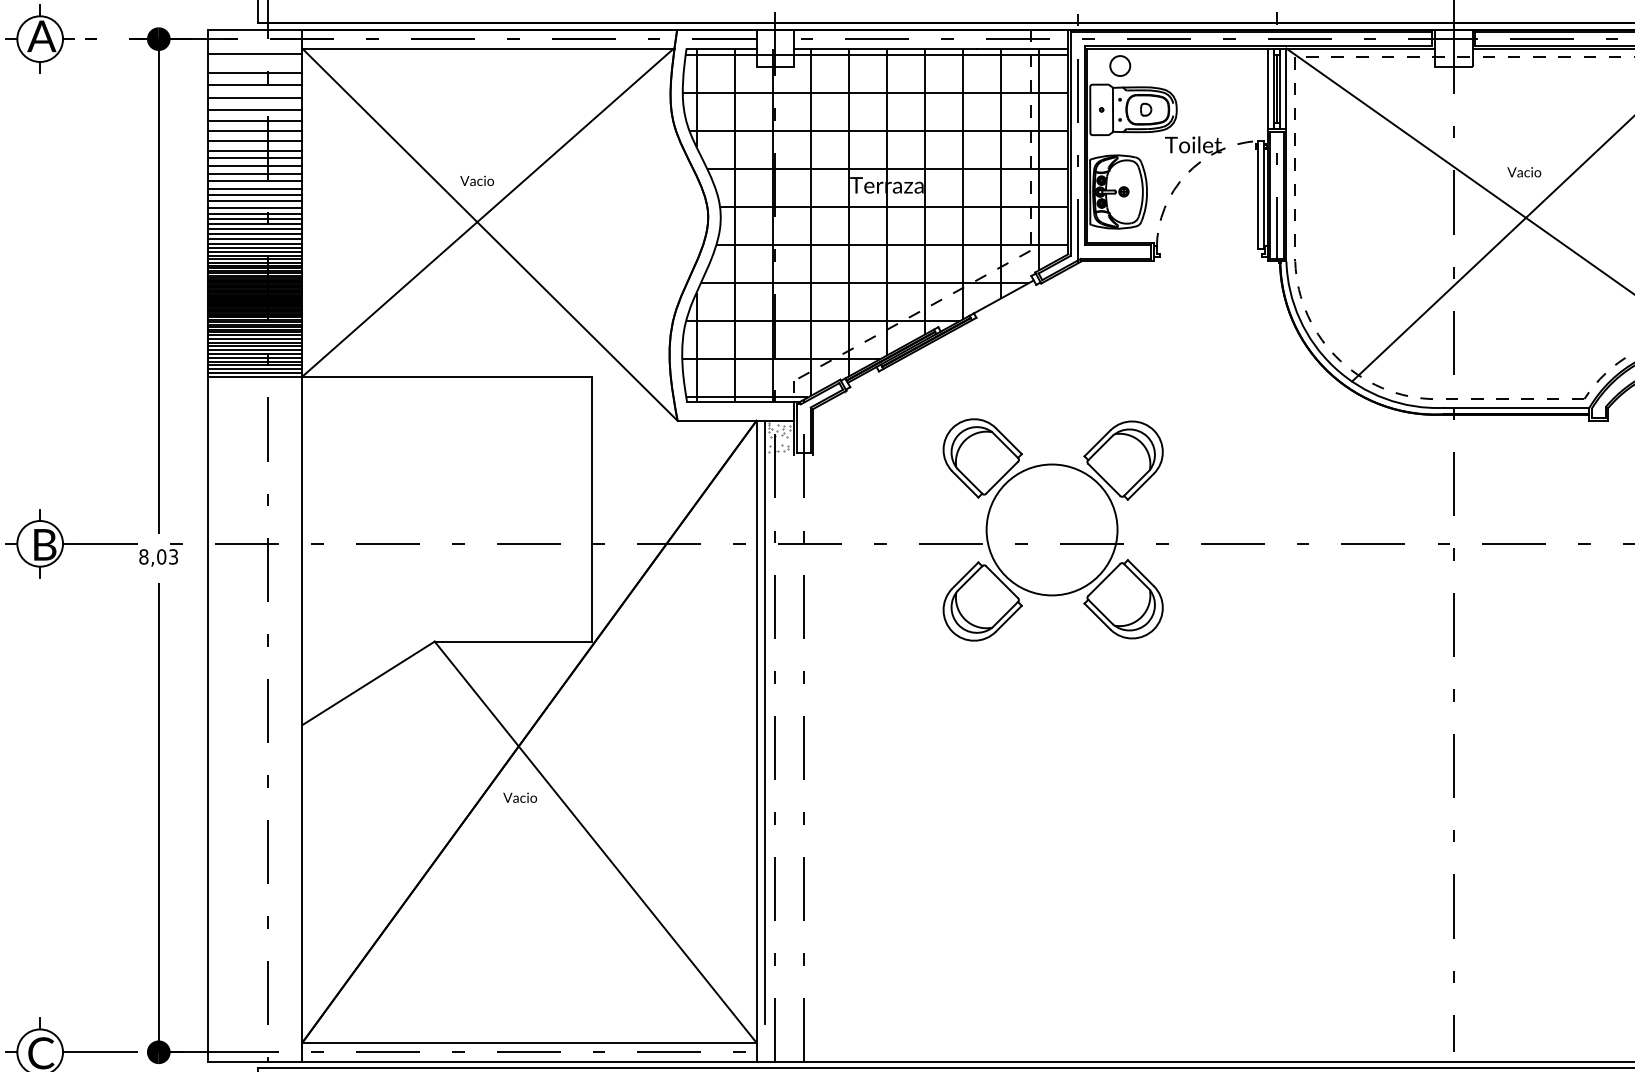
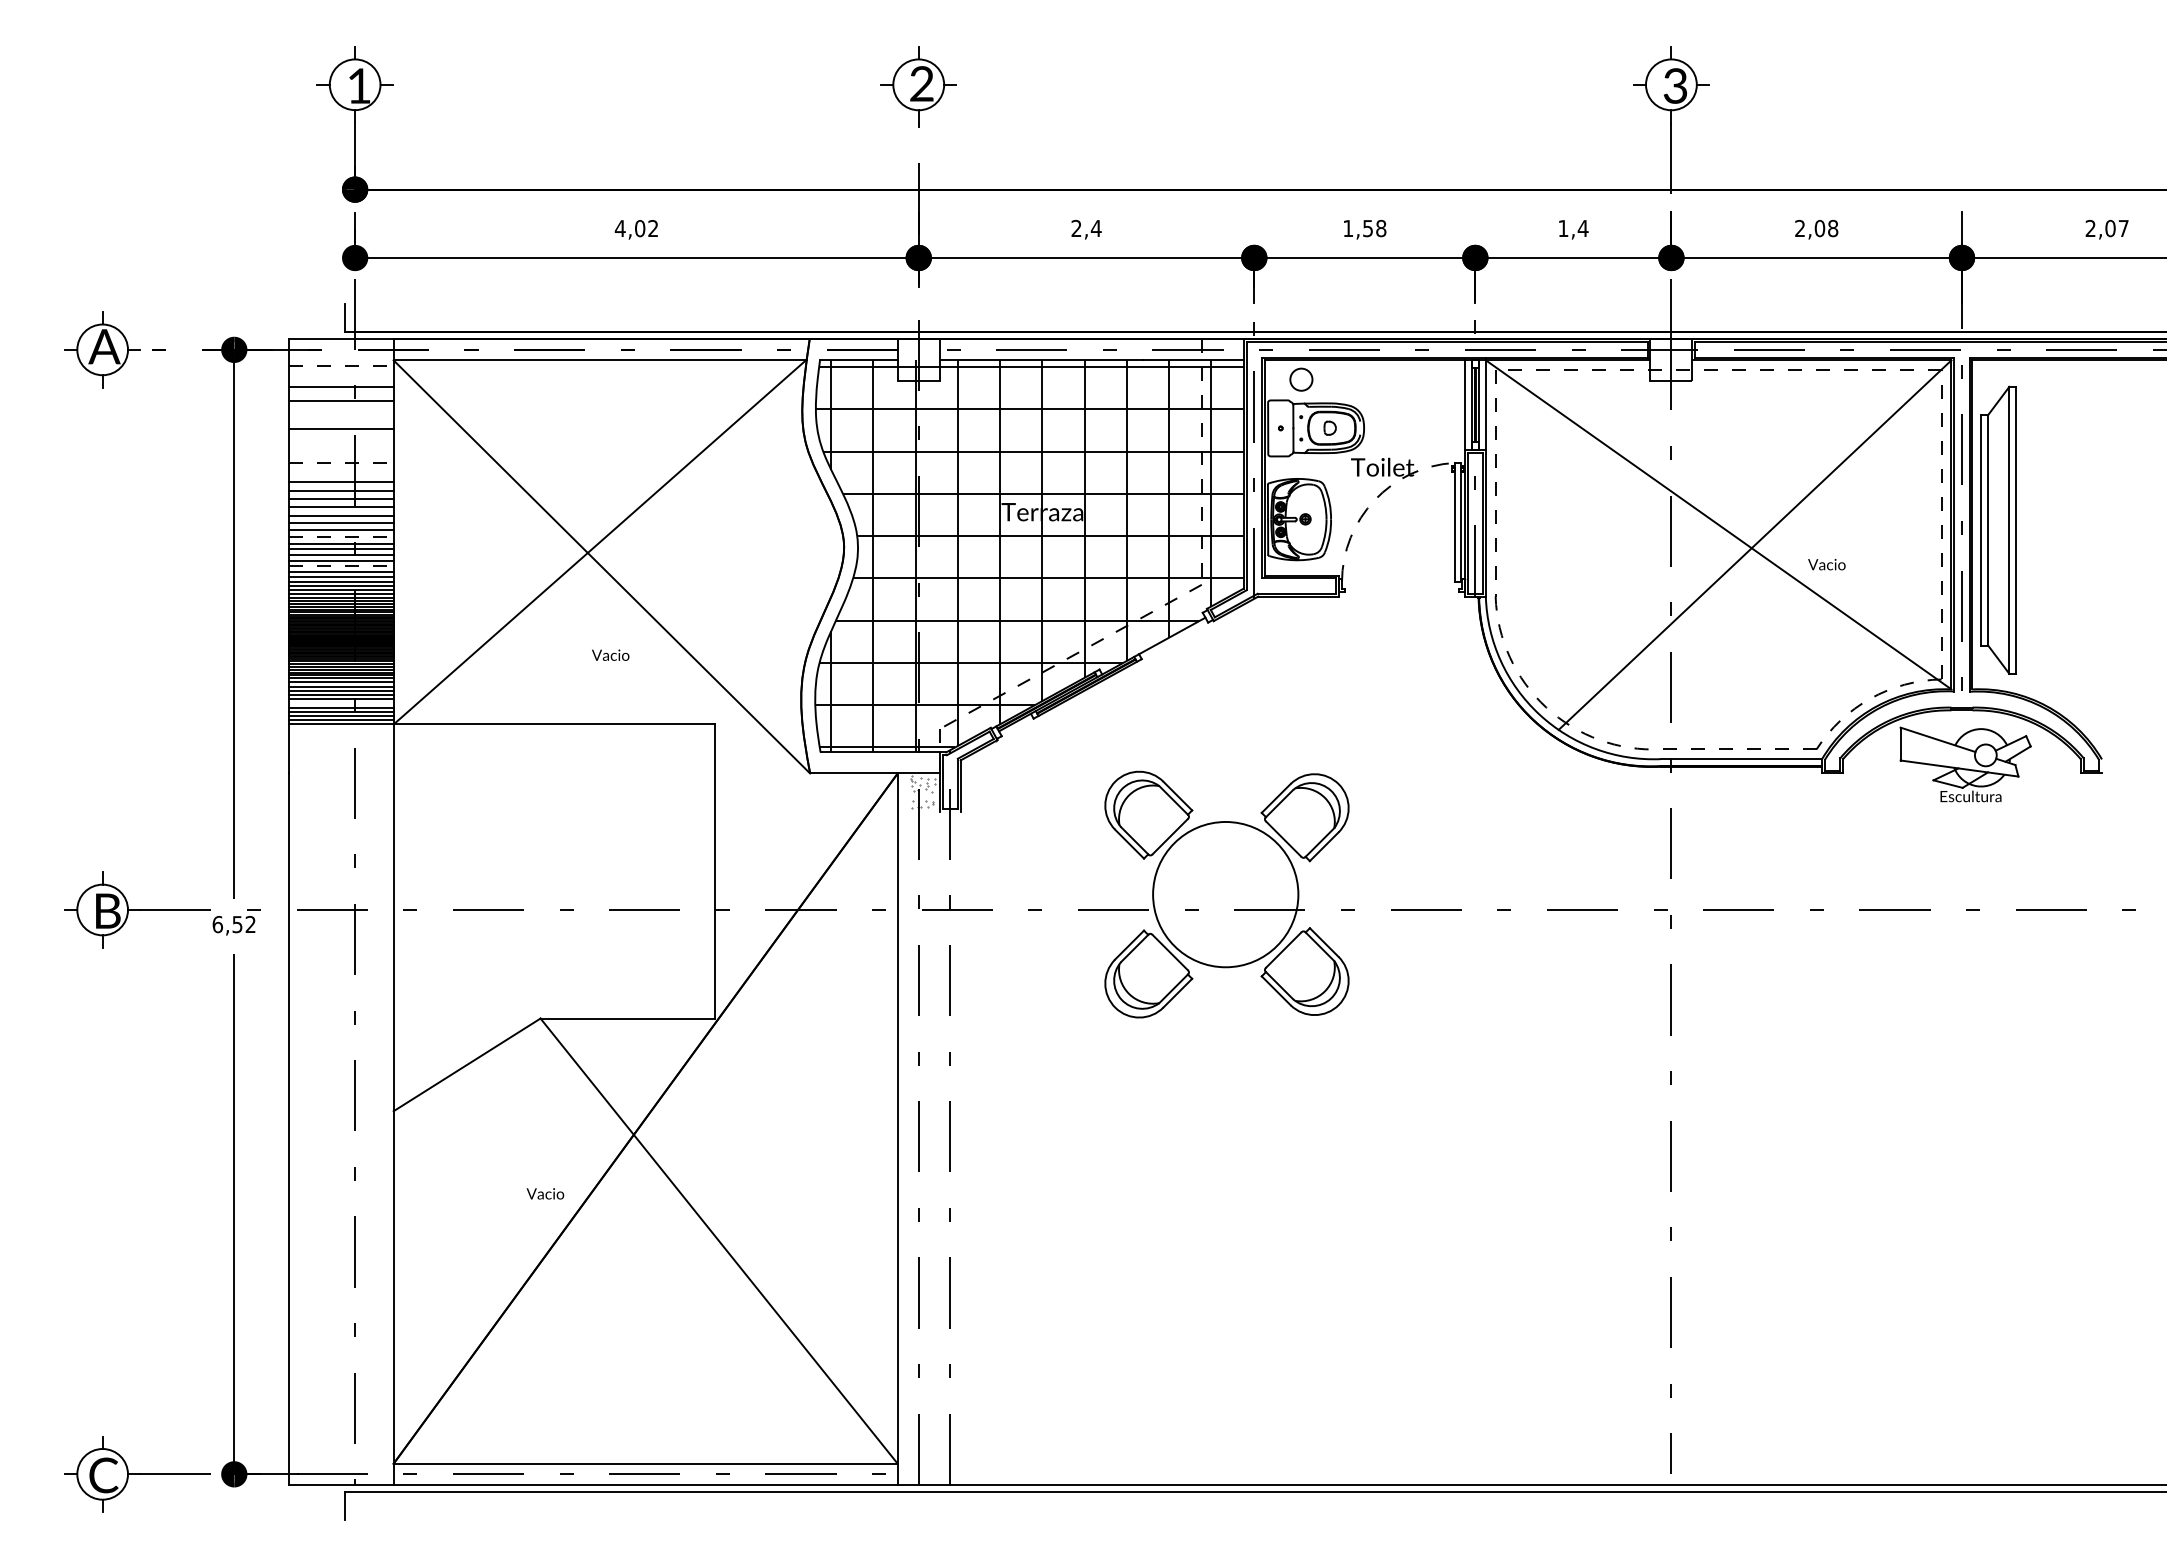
line: (255, 53) -> (341, 365), solid -> dashed
line: (254, 98) -> (340, 415), removed
line: (254, 120) -> (340, 440), removed
line: (254, 130) -> (340, 451), removed
line: (255, 140) -> (341, 462), solid -> dashed
line: (254, 150) -> (340, 473), removed
text: (1523, 172) -> (1826, 564), moved
text: (477, 180) -> (610, 654), moved
line: (255, 207) -> (341, 536), solid -> dashed
line: (255, 234) -> (341, 566), solid -> dashed
line: (254, 357) -> (340, 703), removed
text: (158, 556) -> (233, 924), 8,03 -> 6,52
line: (765, 721) -> (907, 1107), removed
text: (520, 797) -> (545, 1193), moved

